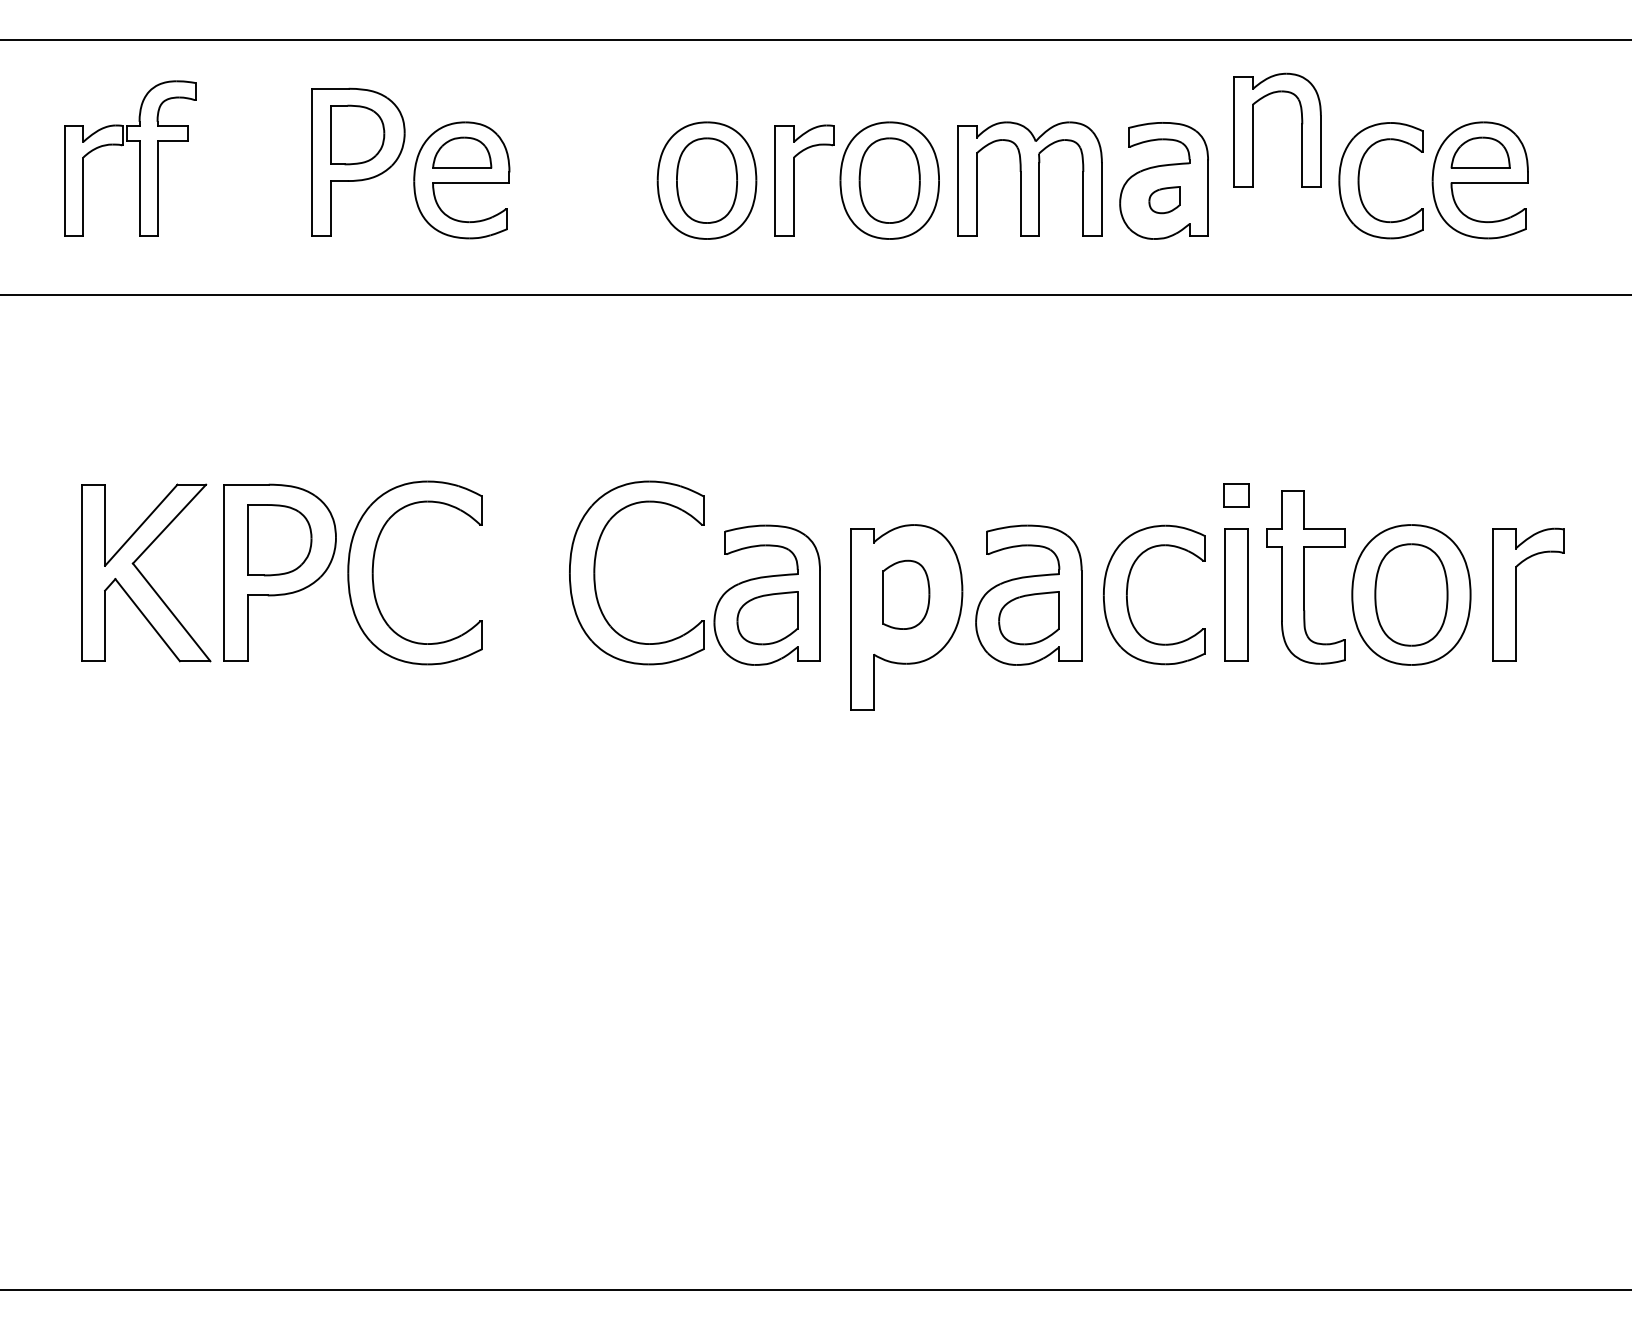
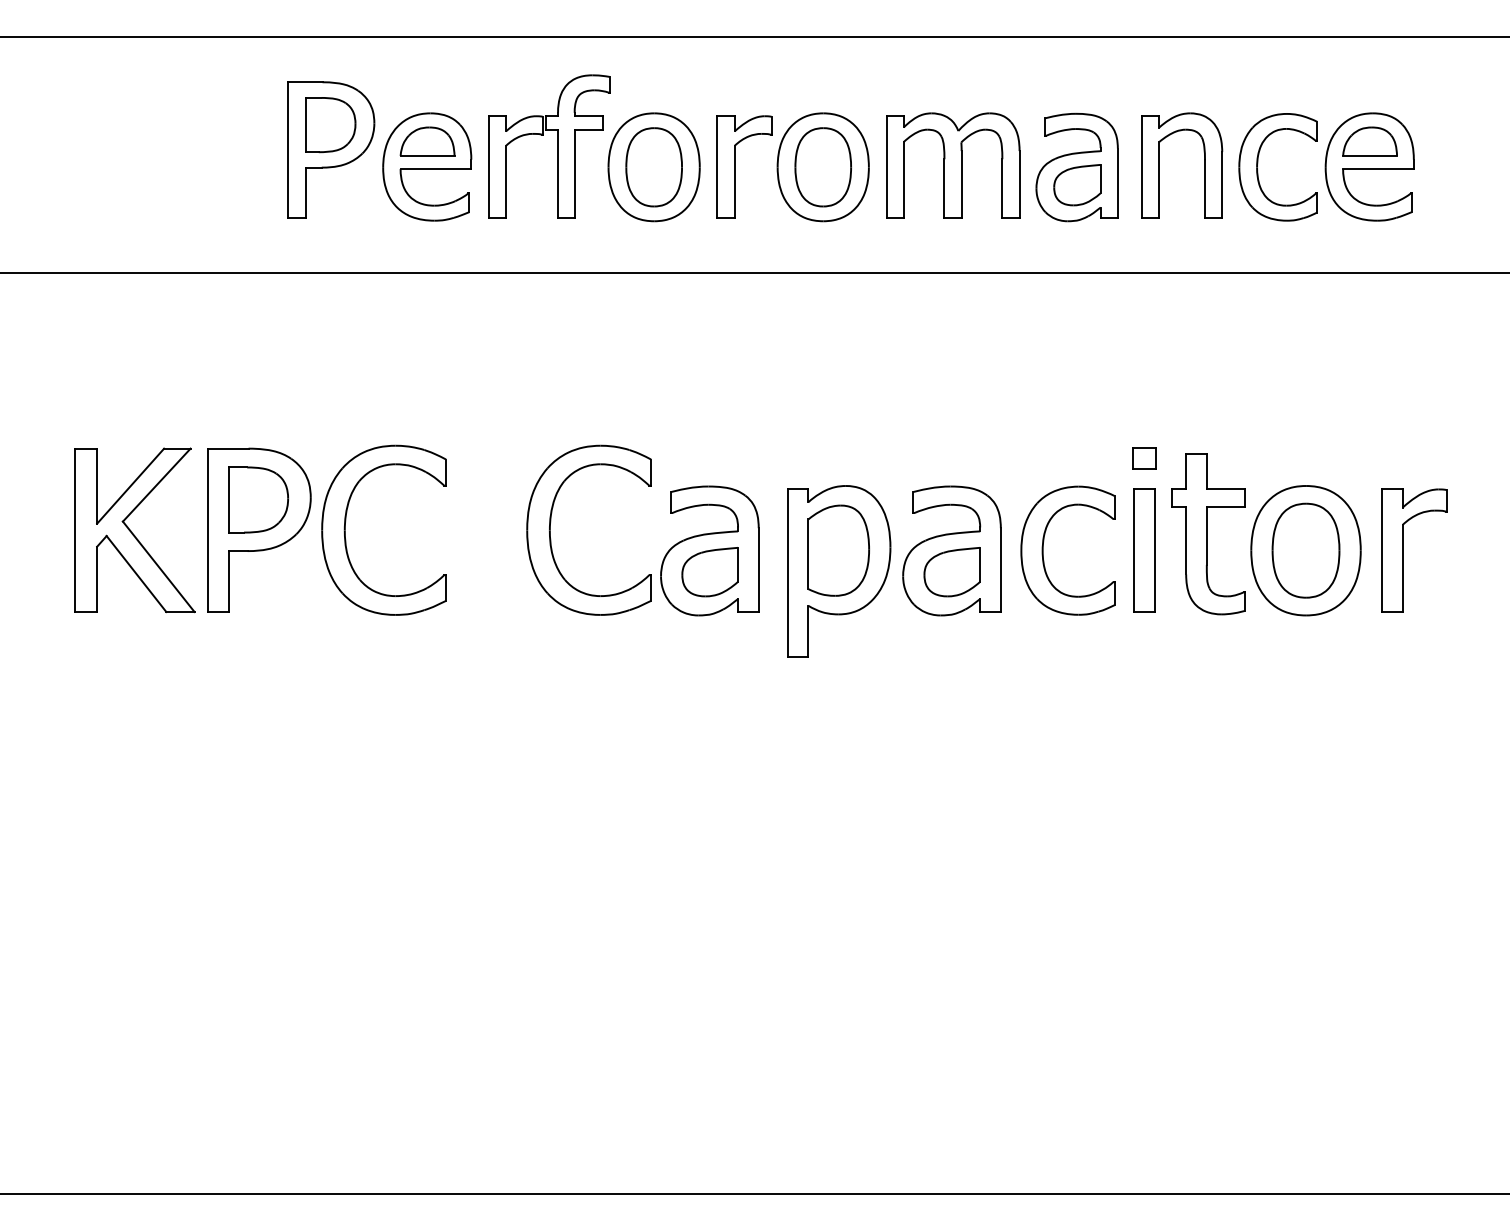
part: (1301, 130) -> (1204, 165), moved
part: (139, 158) -> (557, 146), moved
part: (1164, 200) -> (1077, 185), size x1.67
part: (906, 594) -> (838, 550), size x1.43

